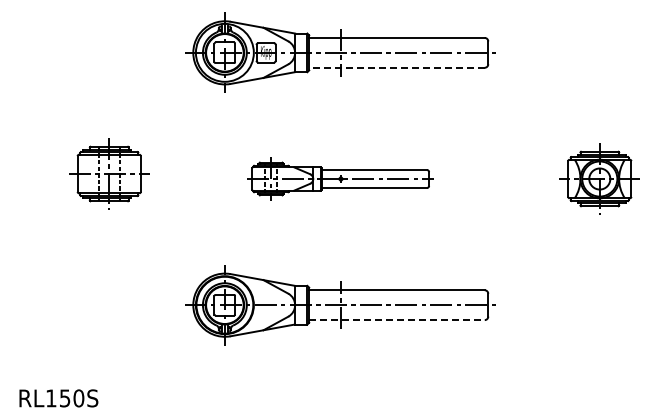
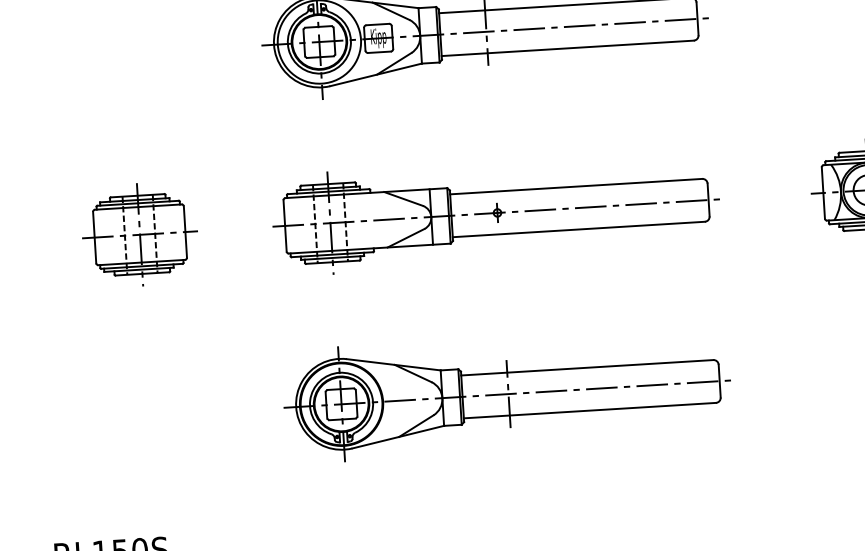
line: (396, 67) -> (567, 47), dashed -> solid
part: (109, 173) -> (140, 234), moved
part: (340, 178) -> (496, 212), size x1.67
line: (396, 320) -> (589, 411), dashed -> solid

